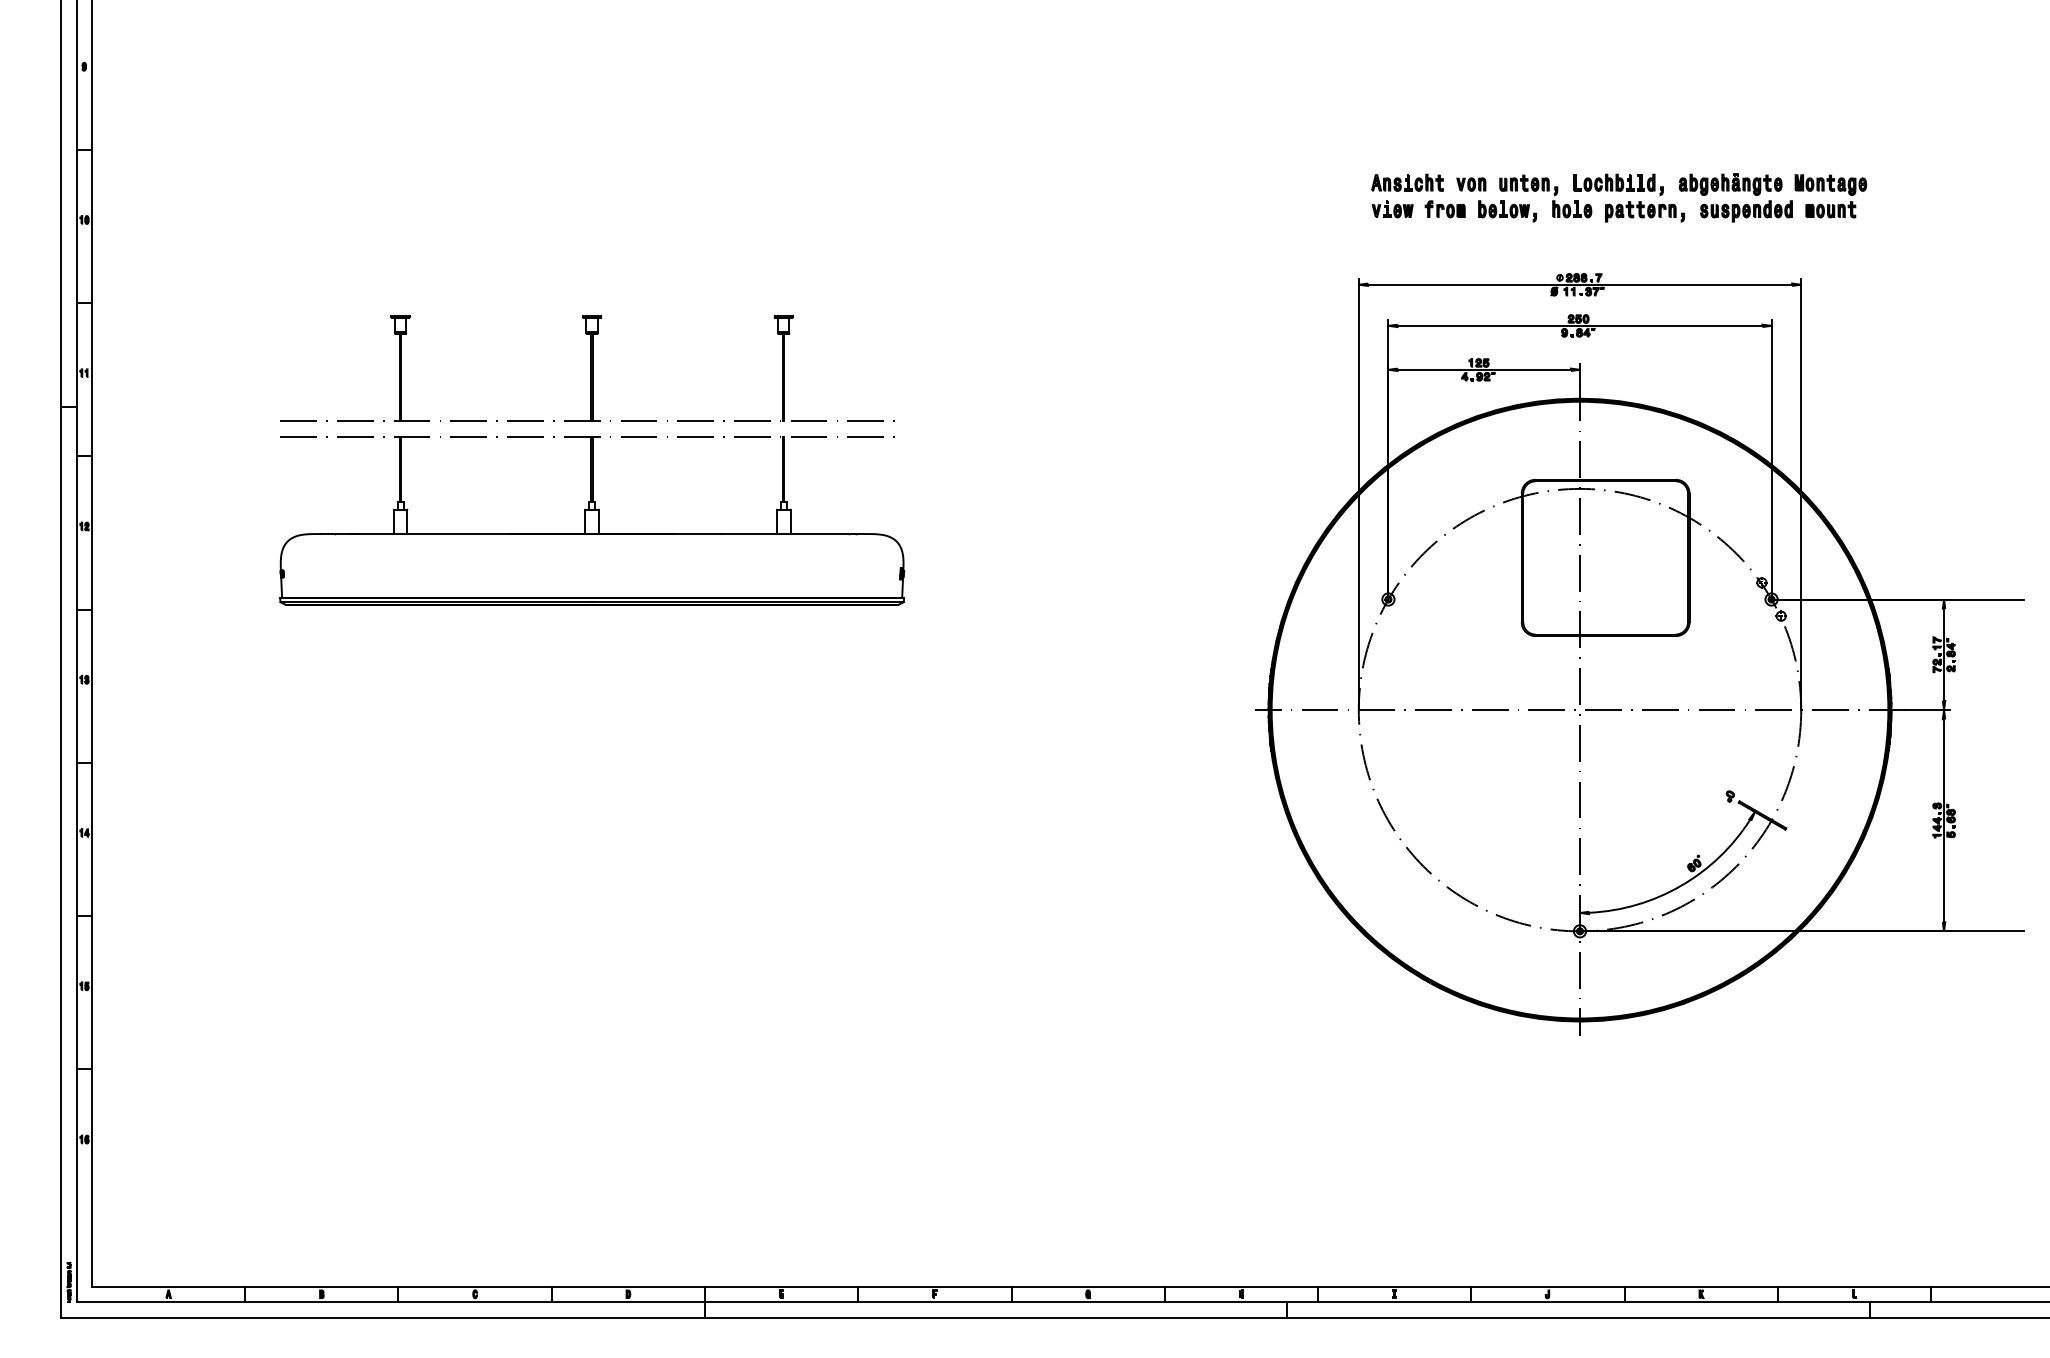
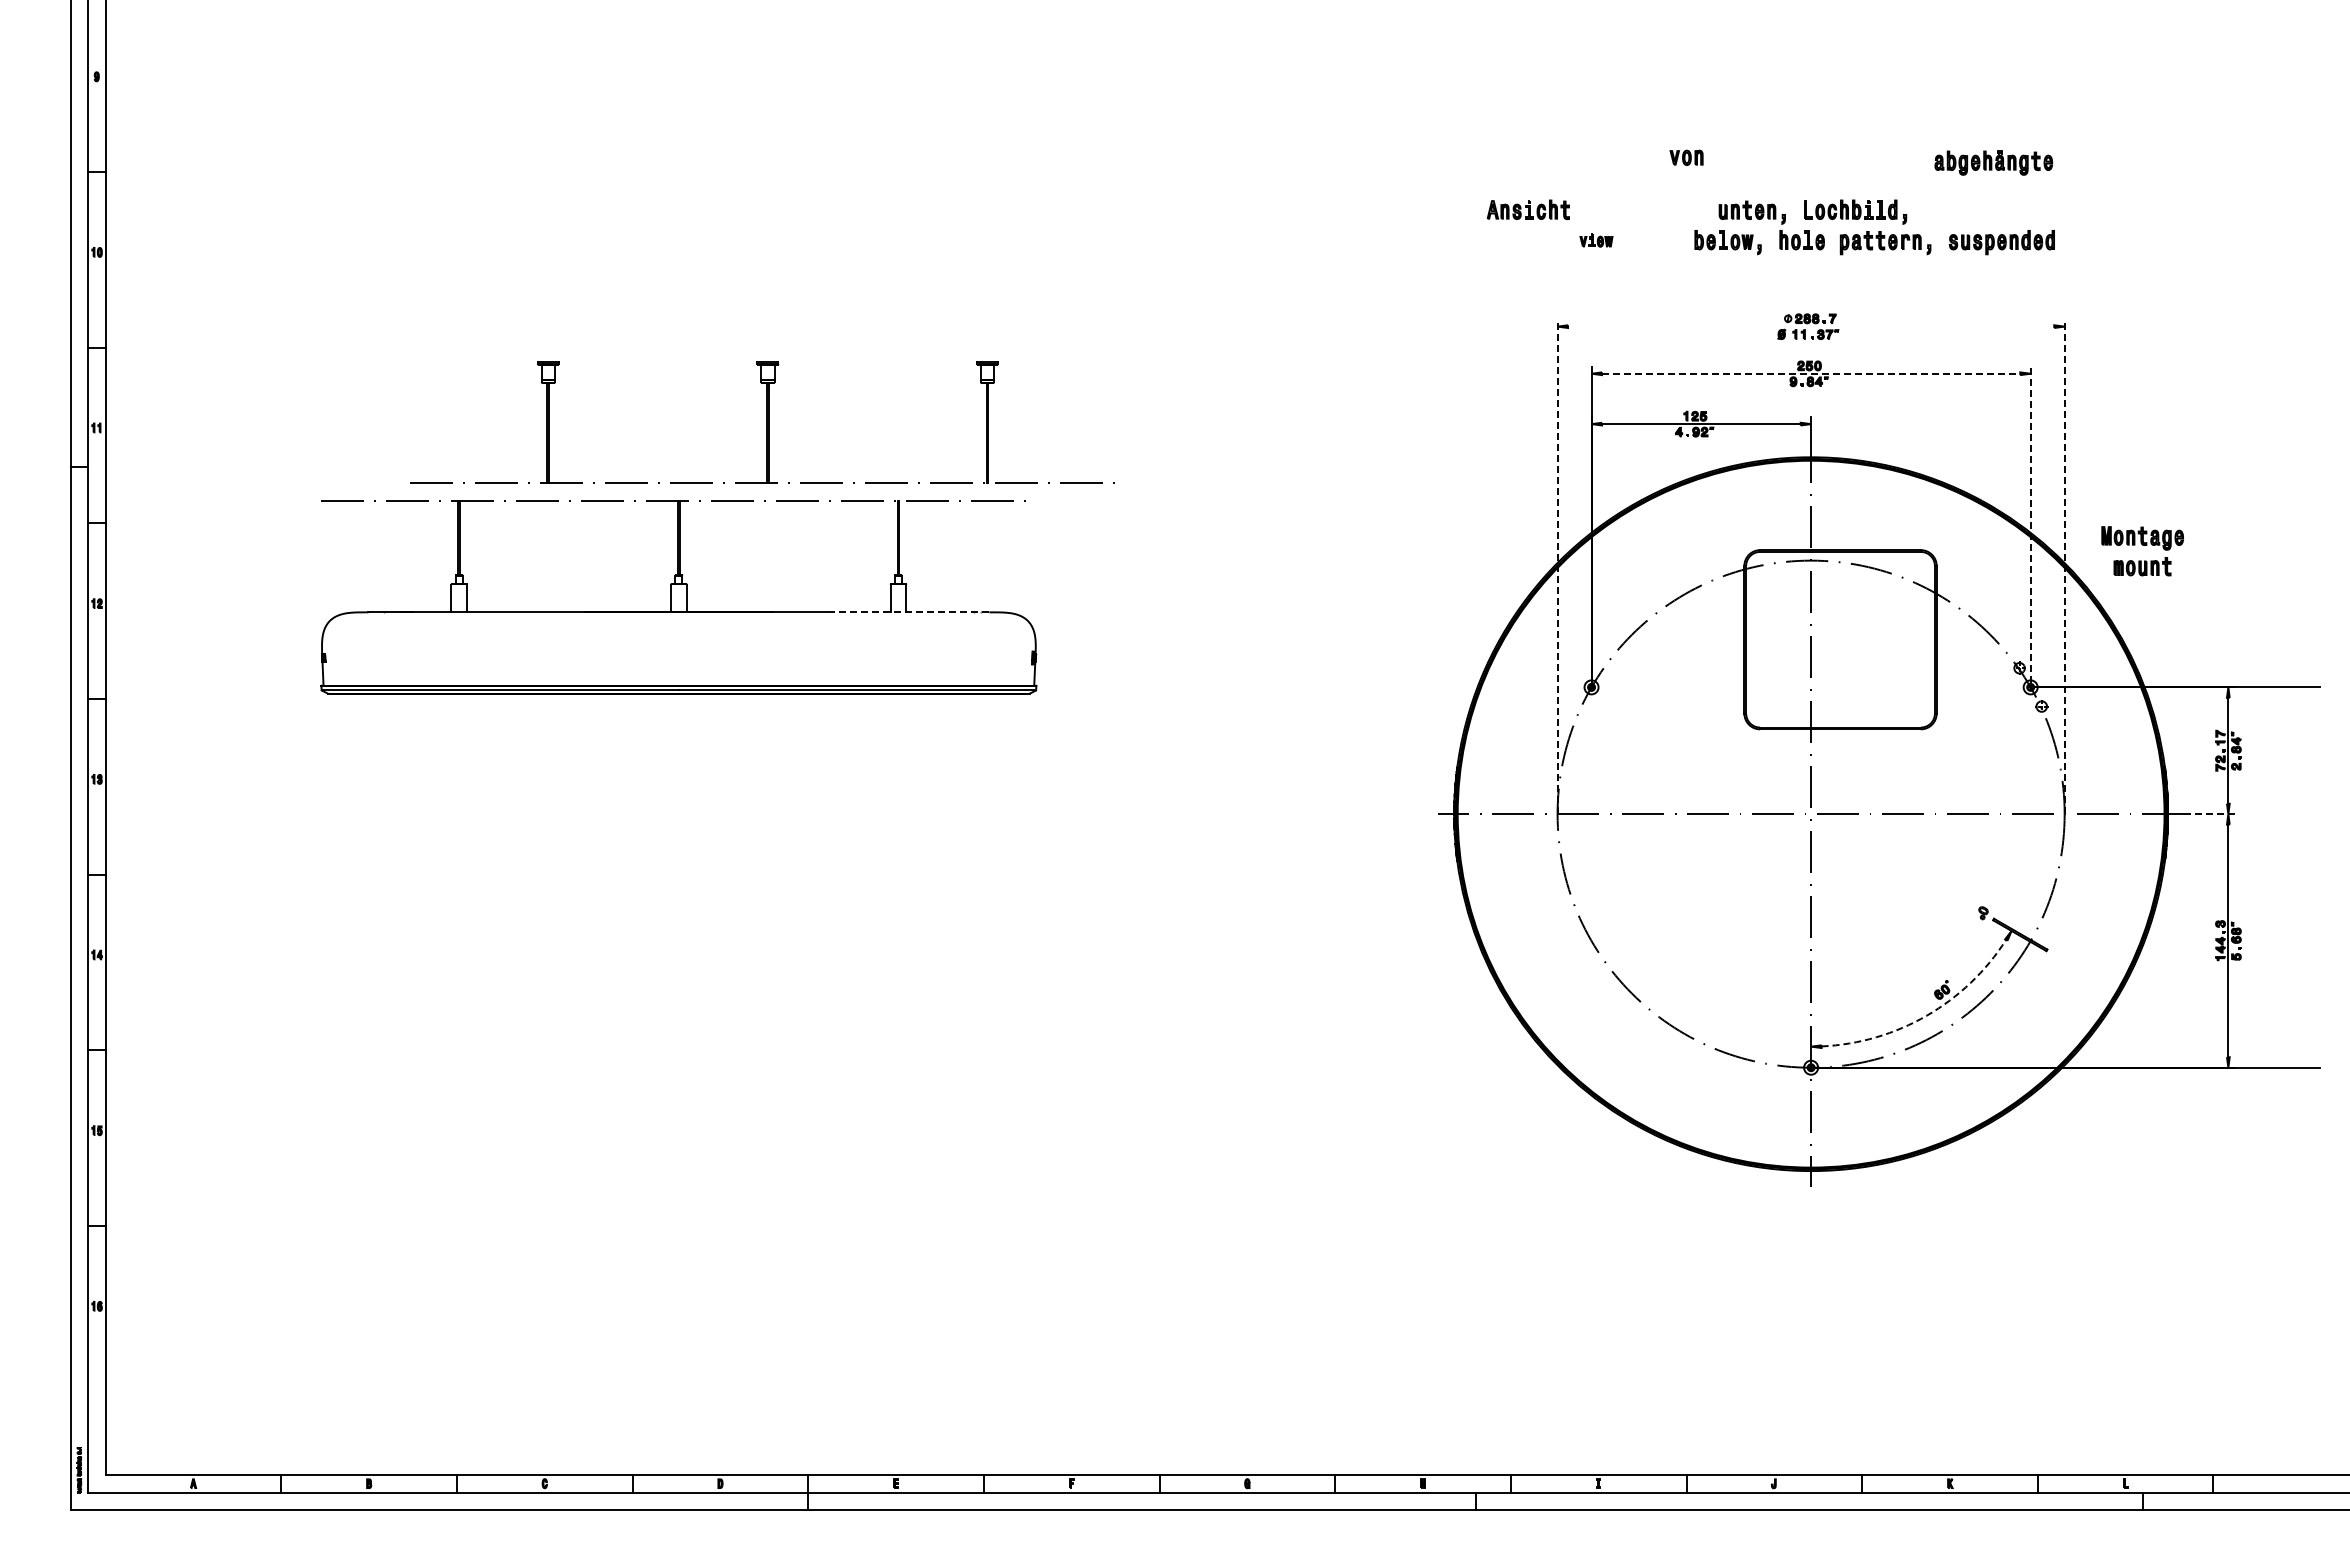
part: (1407, 182) -> (1528, 209), moved
part: (1471, 184) -> (1686, 157), moved
part: (1730, 184) -> (1993, 162), moved
part: (1830, 196) -> (2142, 551), moved
part: (1392, 209) -> (1596, 240), size x0.7
part: (1445, 209) -> (1656, 240), removed
line: (1580, 284) -> (1811, 326), removed
line: (1580, 325) -> (1811, 373), solid -> dashed
part: (587, 368) -> (762, 422), moved
line: (1771, 457) -> (2030, 524), solid -> dashed
line: (1358, 494) -> (1557, 566), solid -> dashed
line: (1801, 494) -> (2064, 566), solid -> dashed
line: (792, 534) -> (908, 612), solid -> dashed
line: (1927, 710) -> (2209, 814), solid -> dashed
arc: (1680, 885) -> (1926, 1015), solid -> dashed

